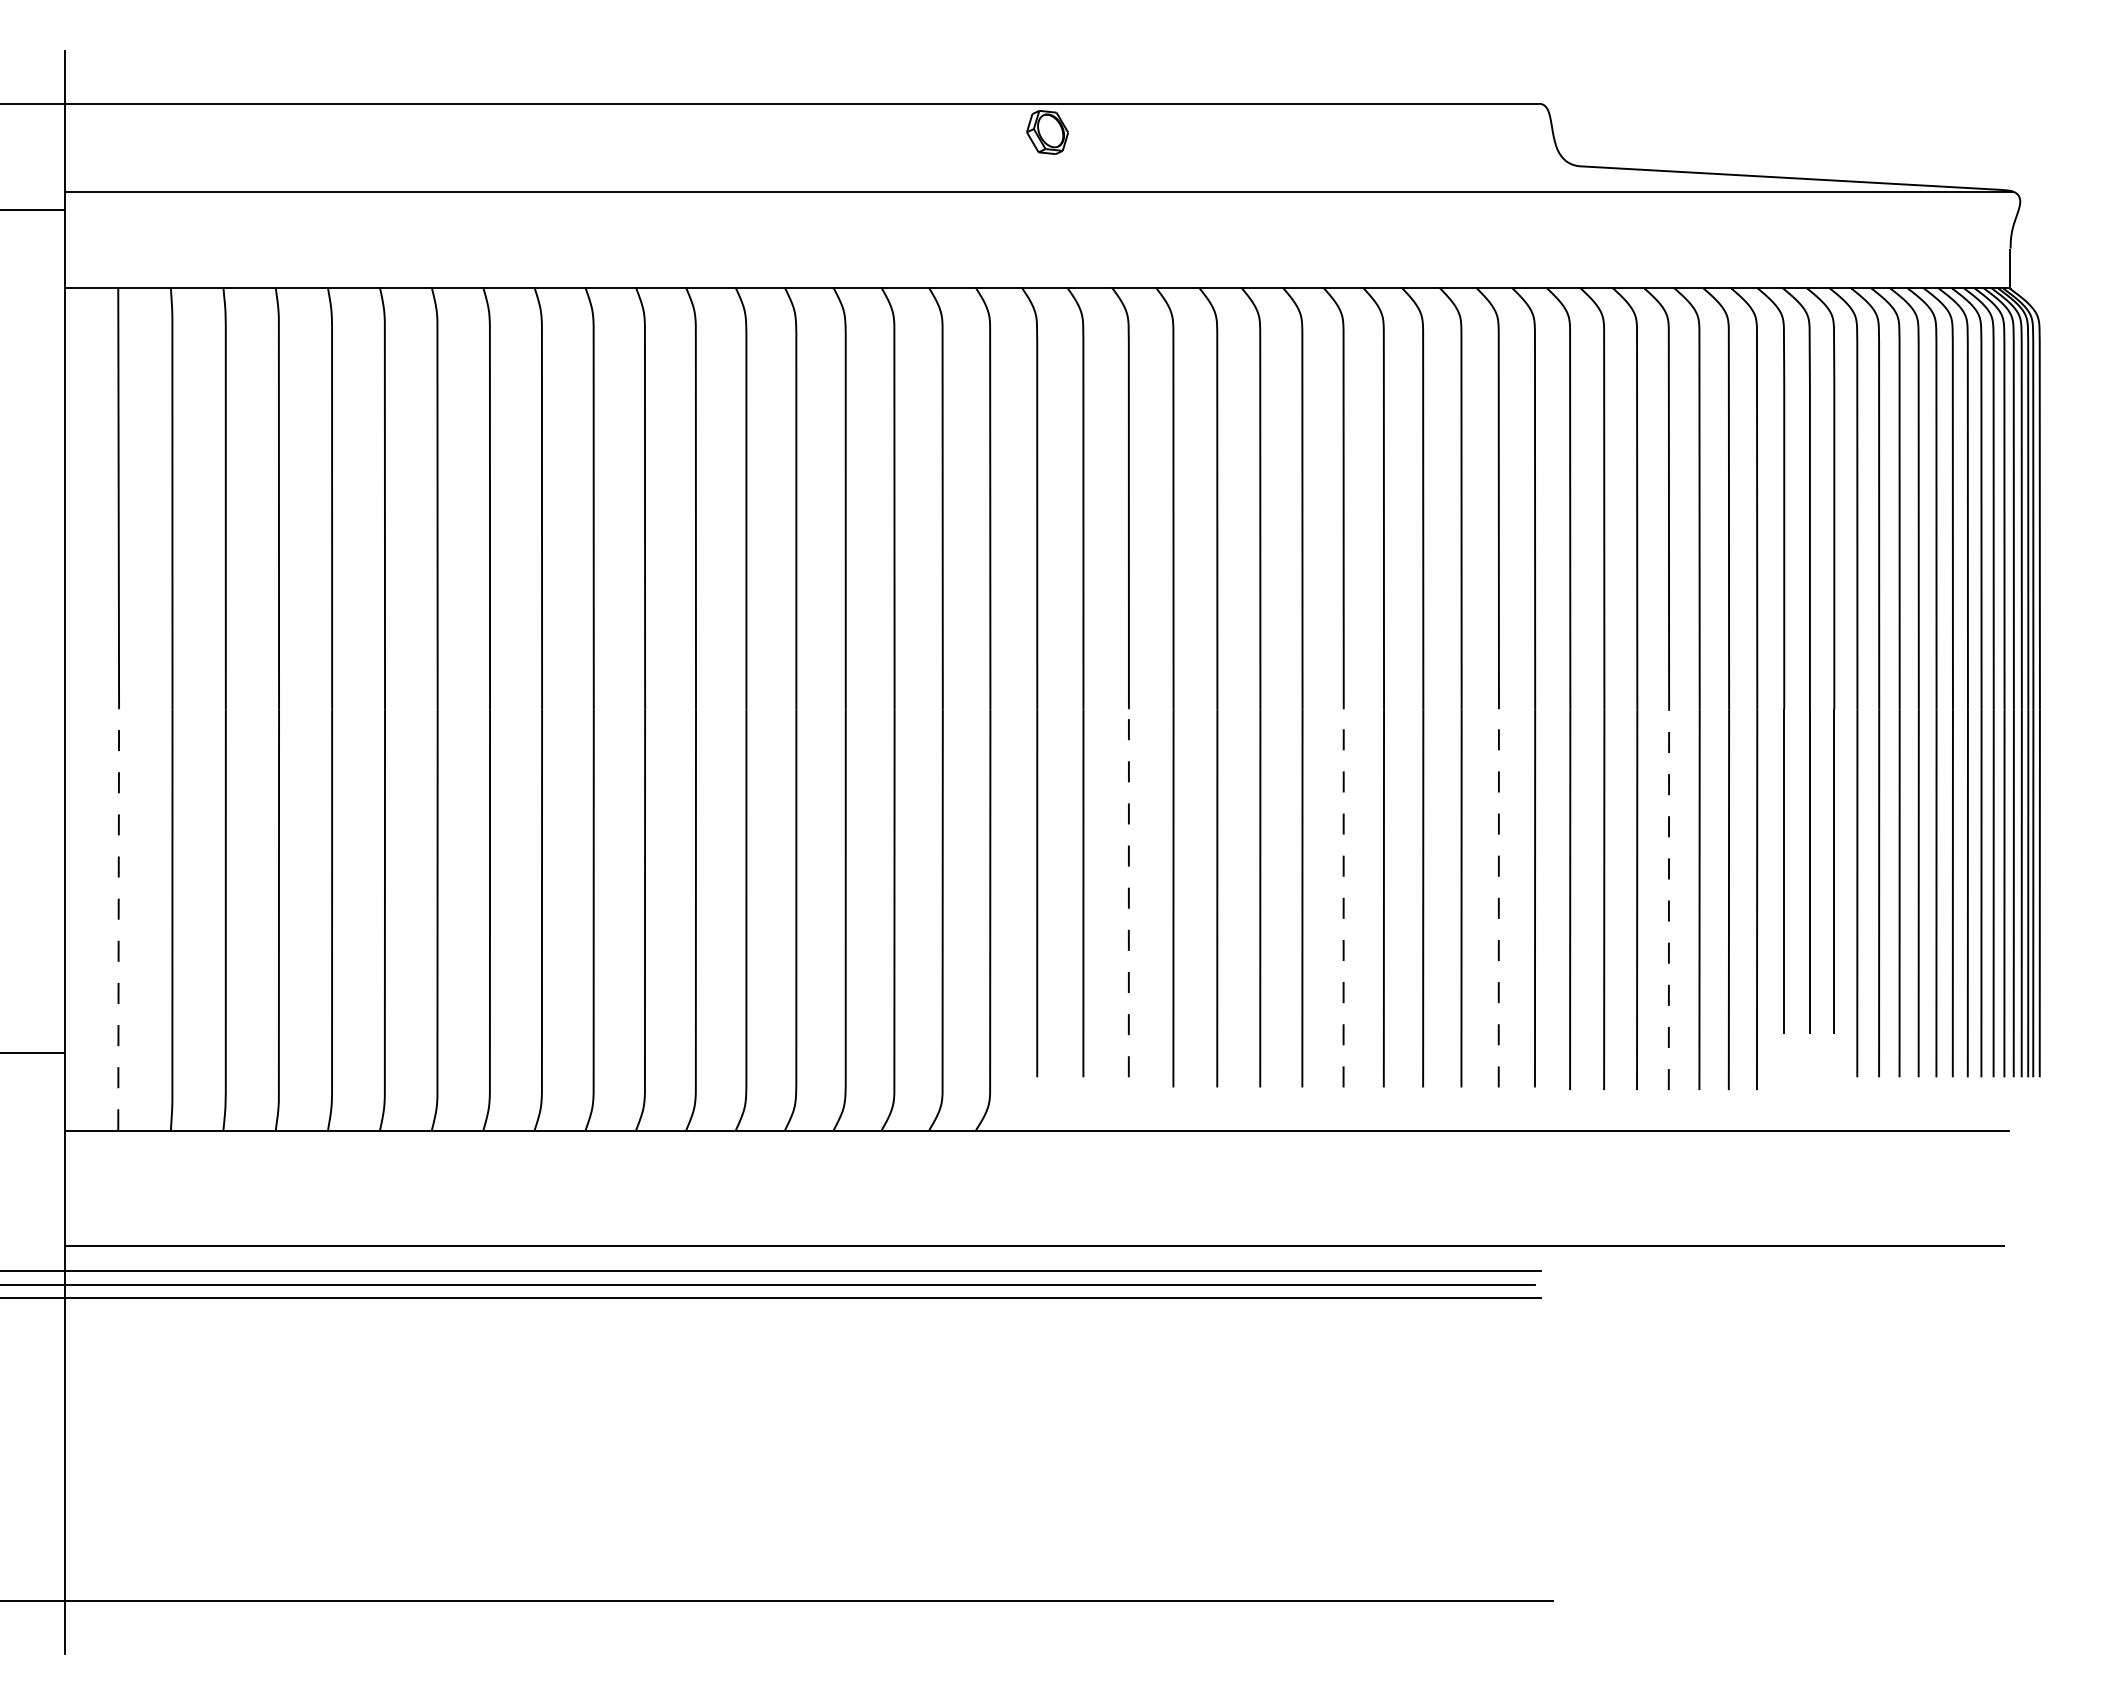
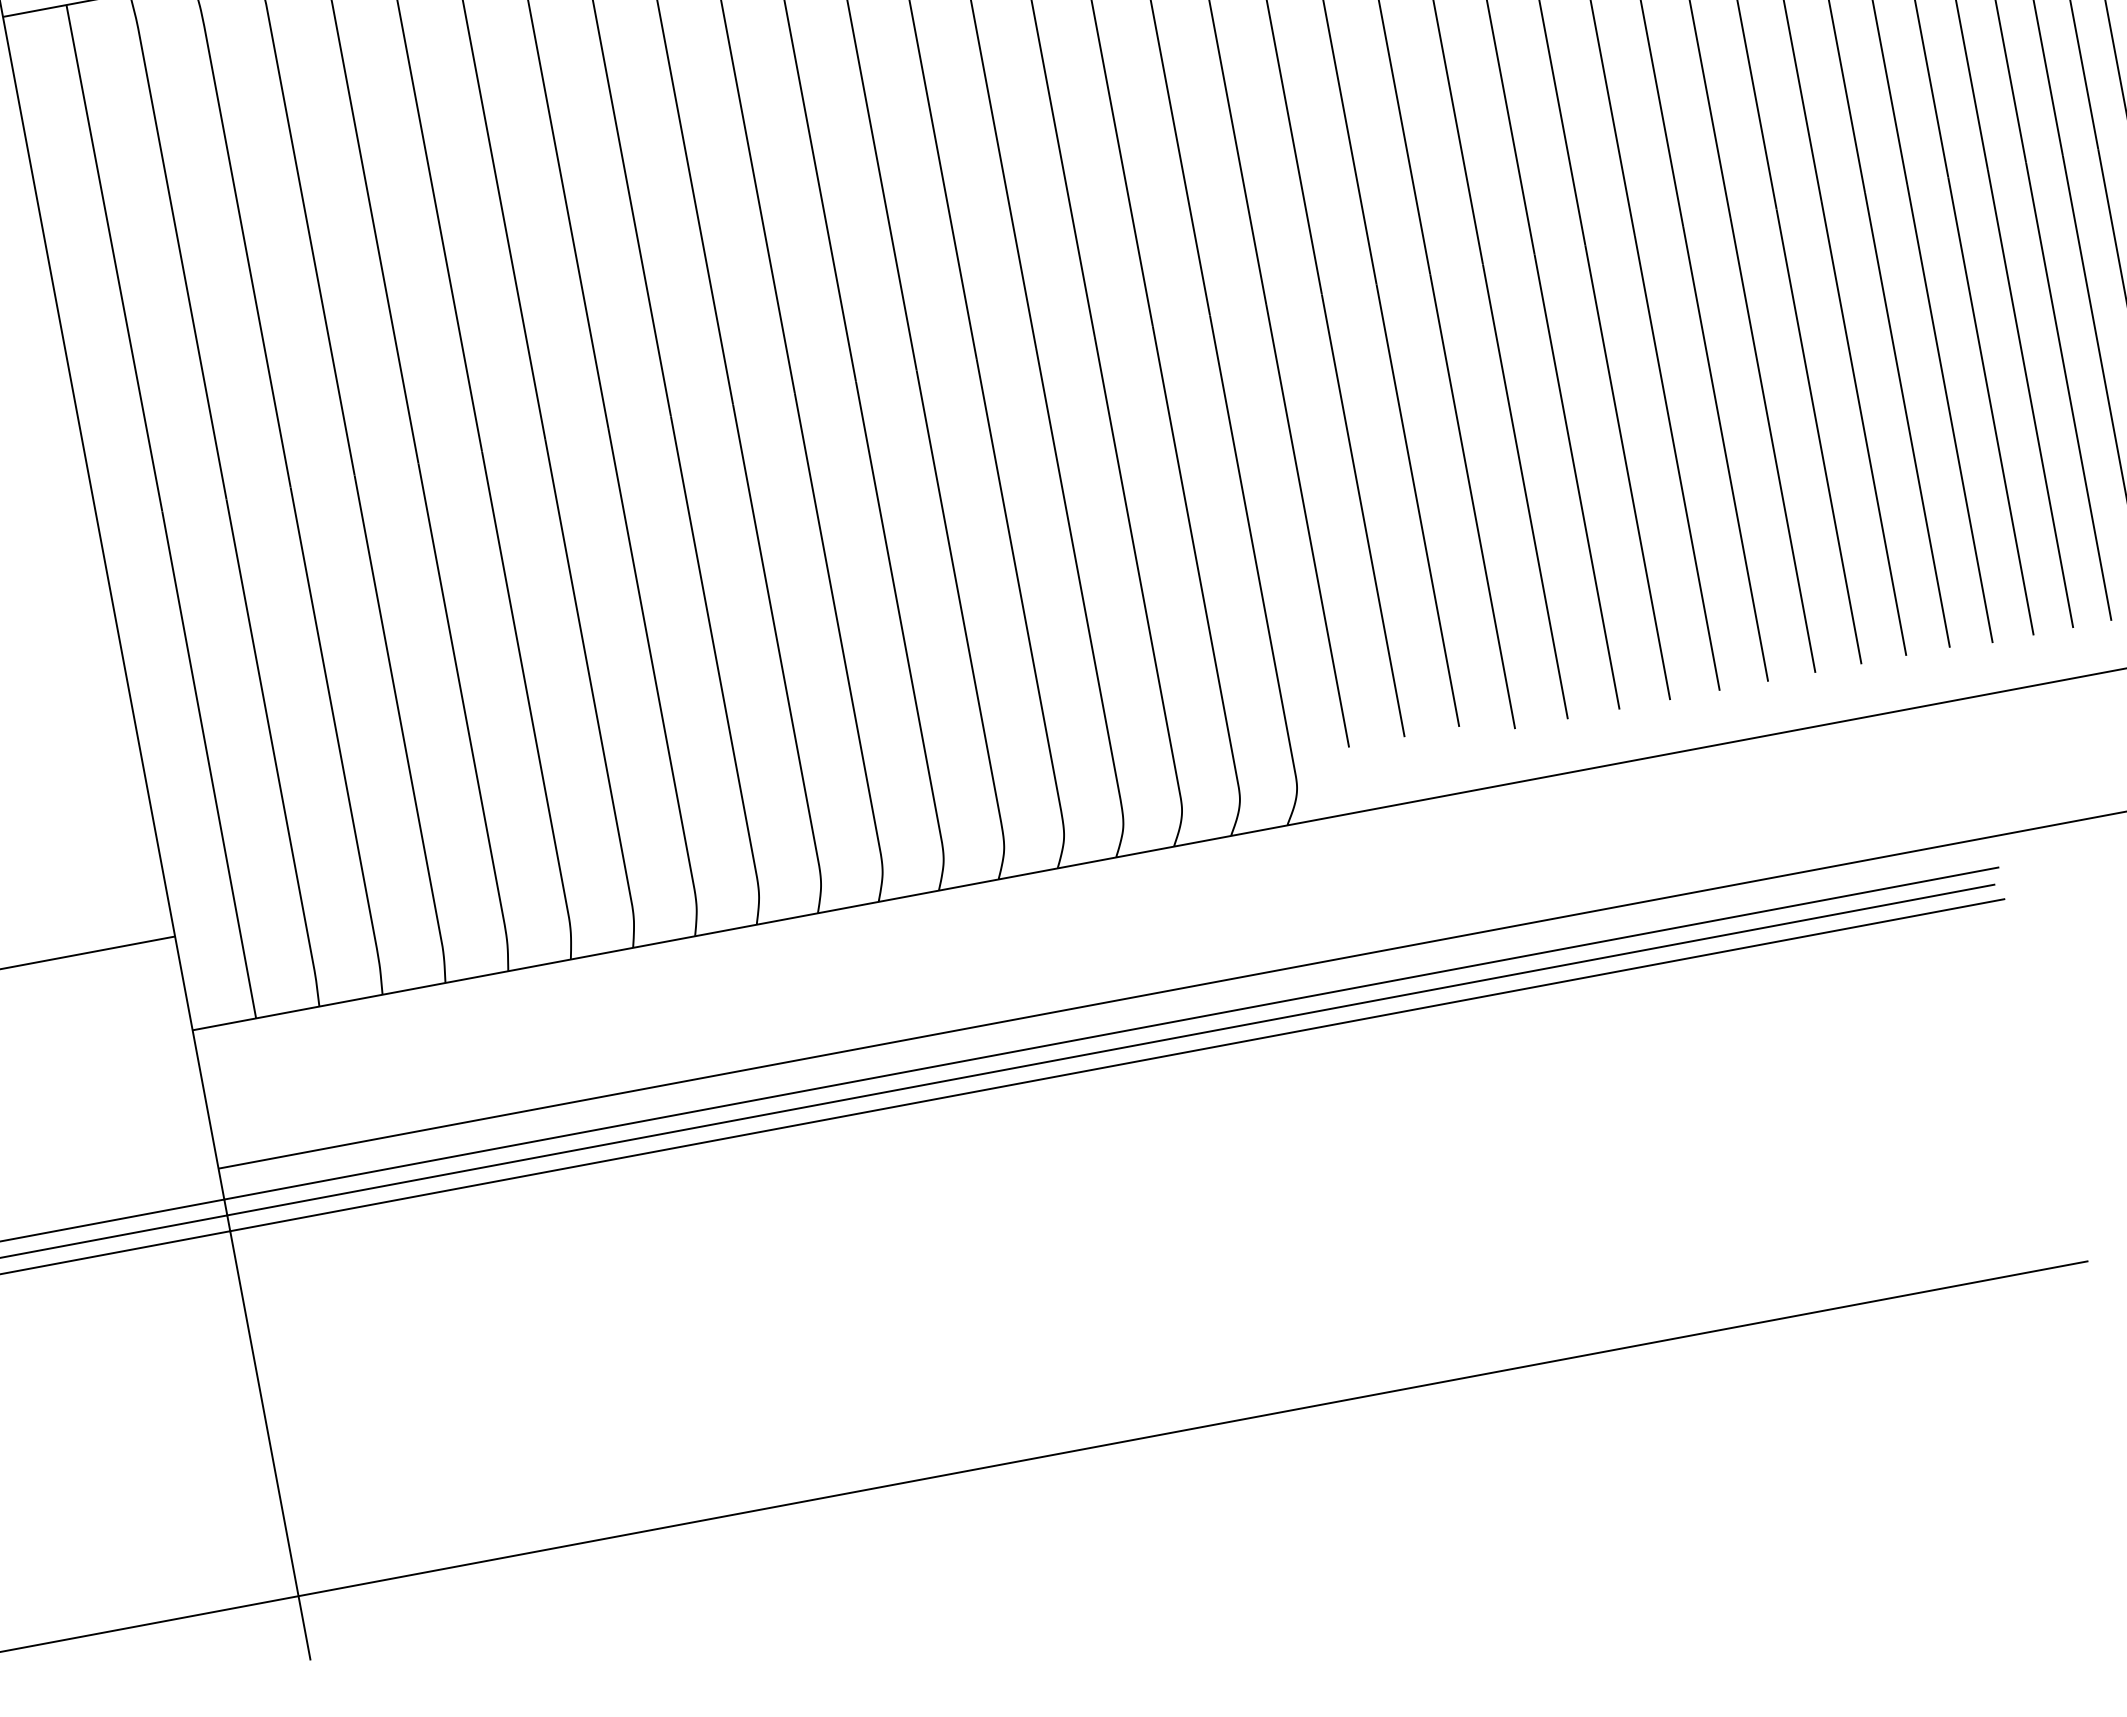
line: (1128, 892) -> (1417, 504), dashed -> solid
line: (1343, 897) -> (1676, 462), dashed -> solid
line: (1498, 897) -> (1863, 427), dashed -> solid
line: (1668, 899) -> (2068, 391), dashed -> solid
line: (118, 919) -> (208, 764), dashed -> solid

